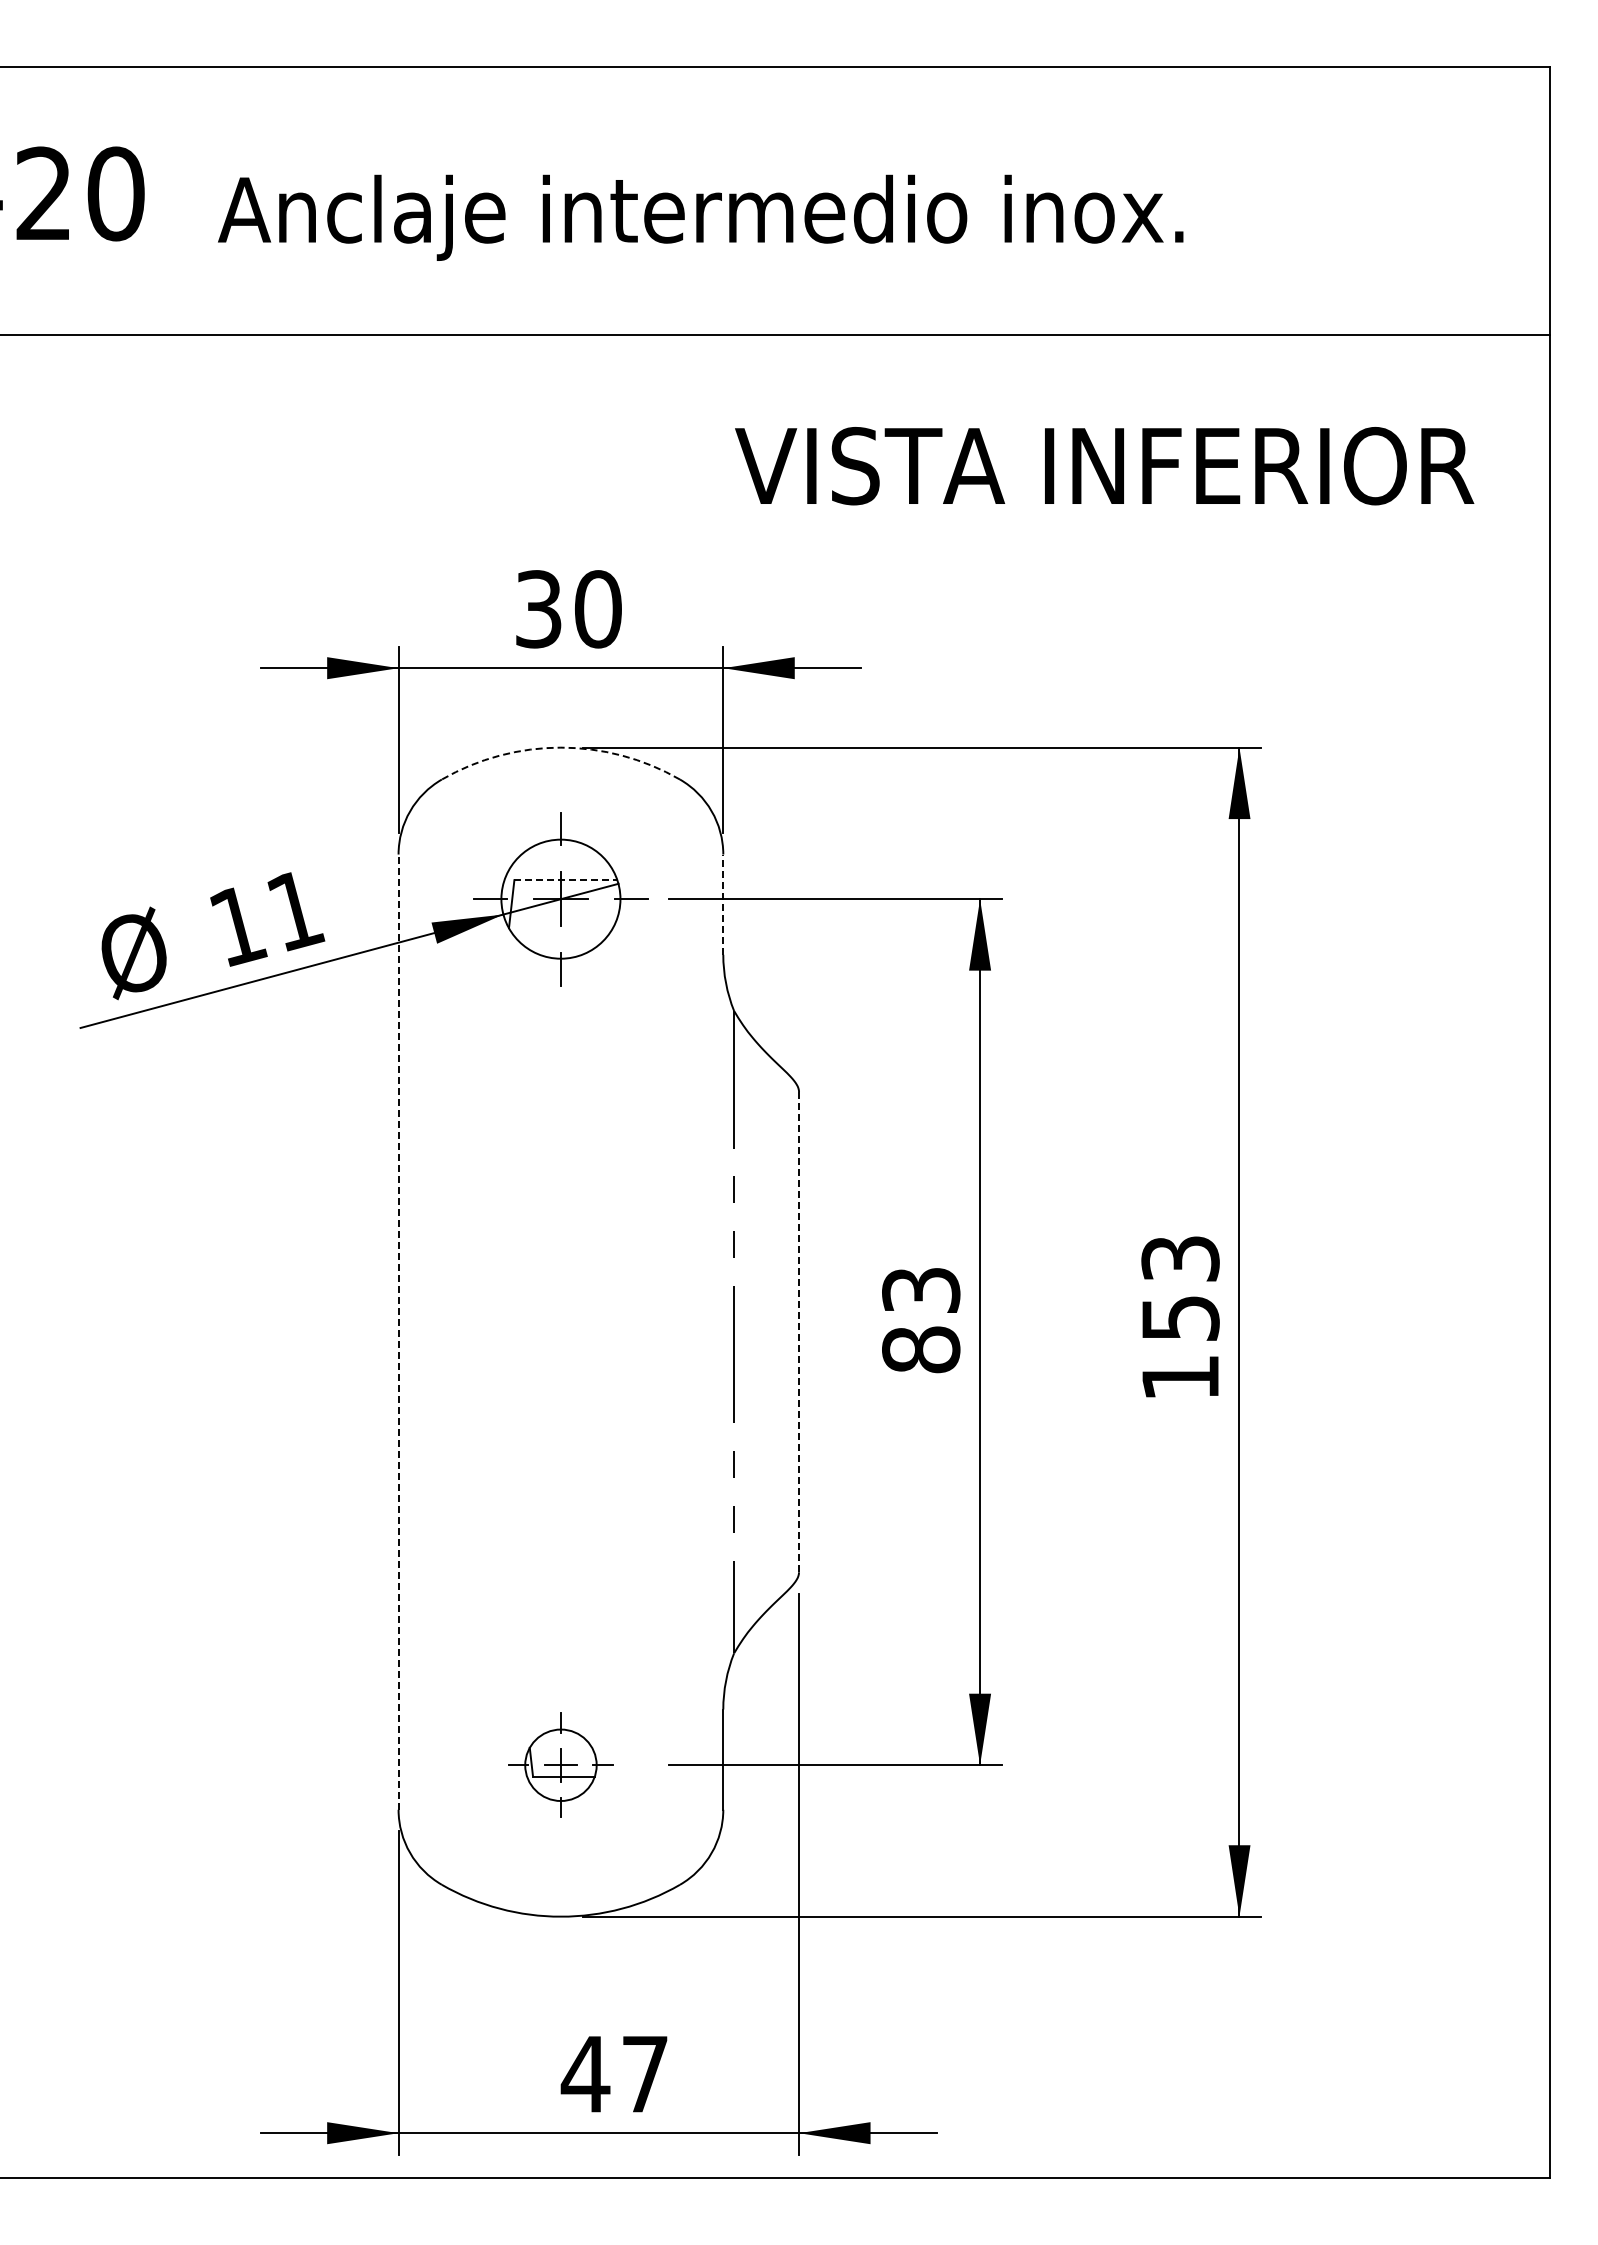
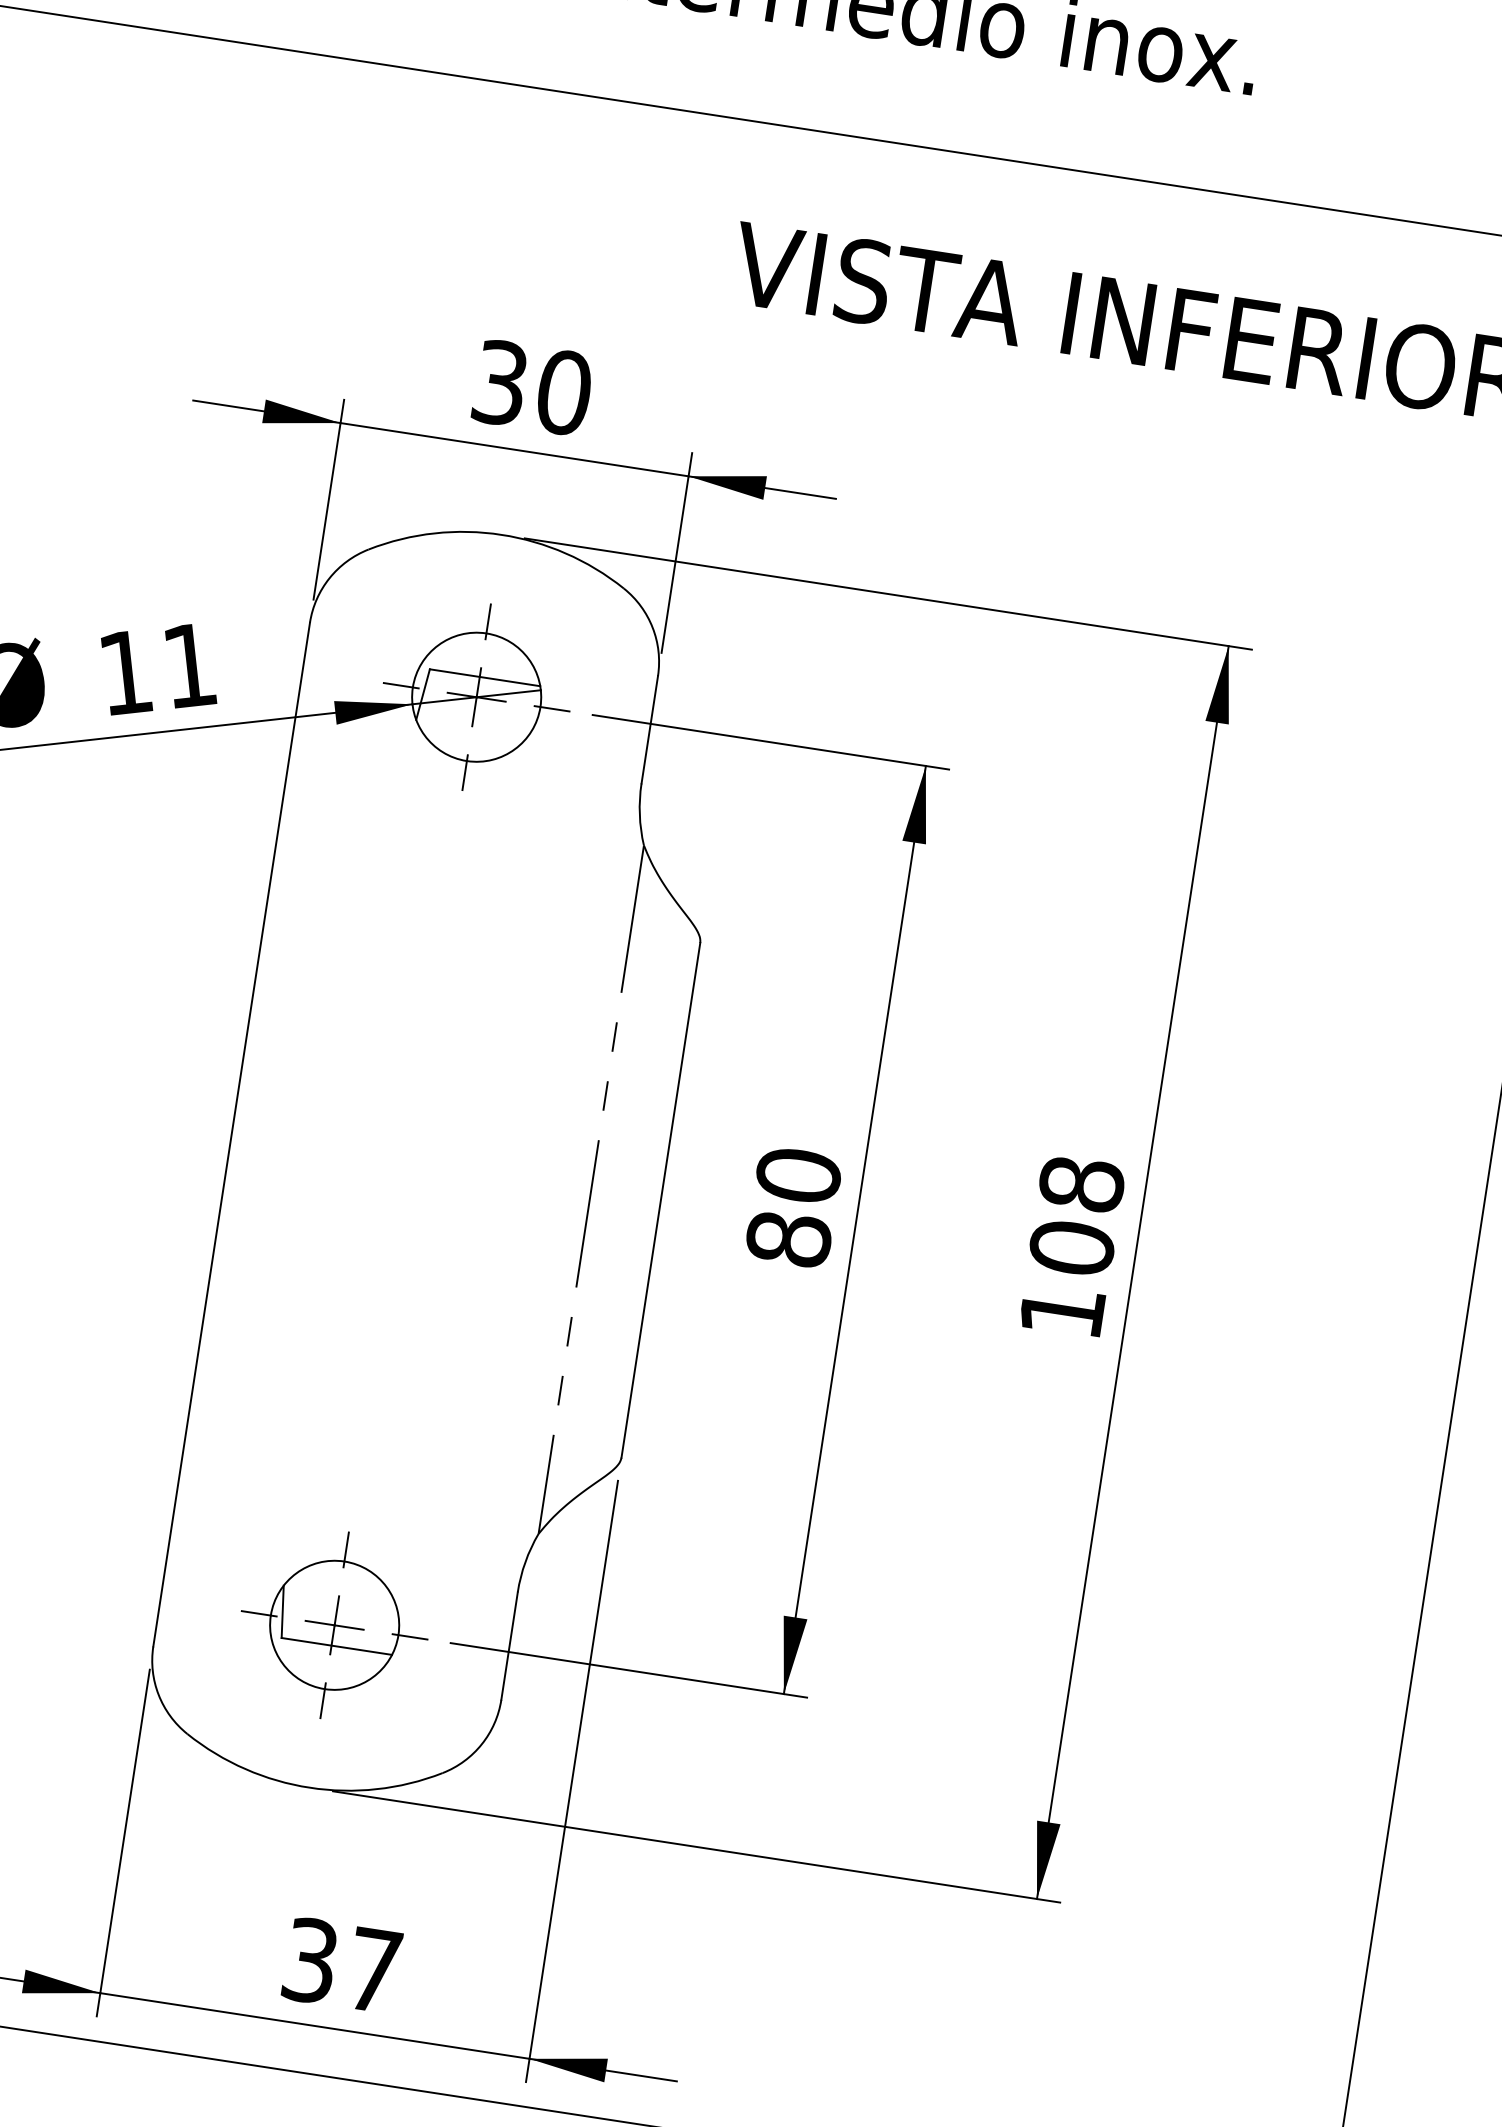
arc: (560, 747) -> (501, 534), dashed -> solid
line: (566, 880) -> (485, 678), dashed -> solid
line: (723, 904) -> (650, 729), dashed -> solid
text: (1180, 1288) -> (1076, 1216), 153 -> 108
text: (921, 1289) -> (799, 1174), 83 -> 80
line: (398, 1332) -> (231, 1135), dashed -> solid
line: (799, 1332) -> (661, 1200), dashed -> solid
part: (560, 1765) -> (334, 1625), size x1.67
text: (585, 2074) -> (310, 1960), 47 -> 37

